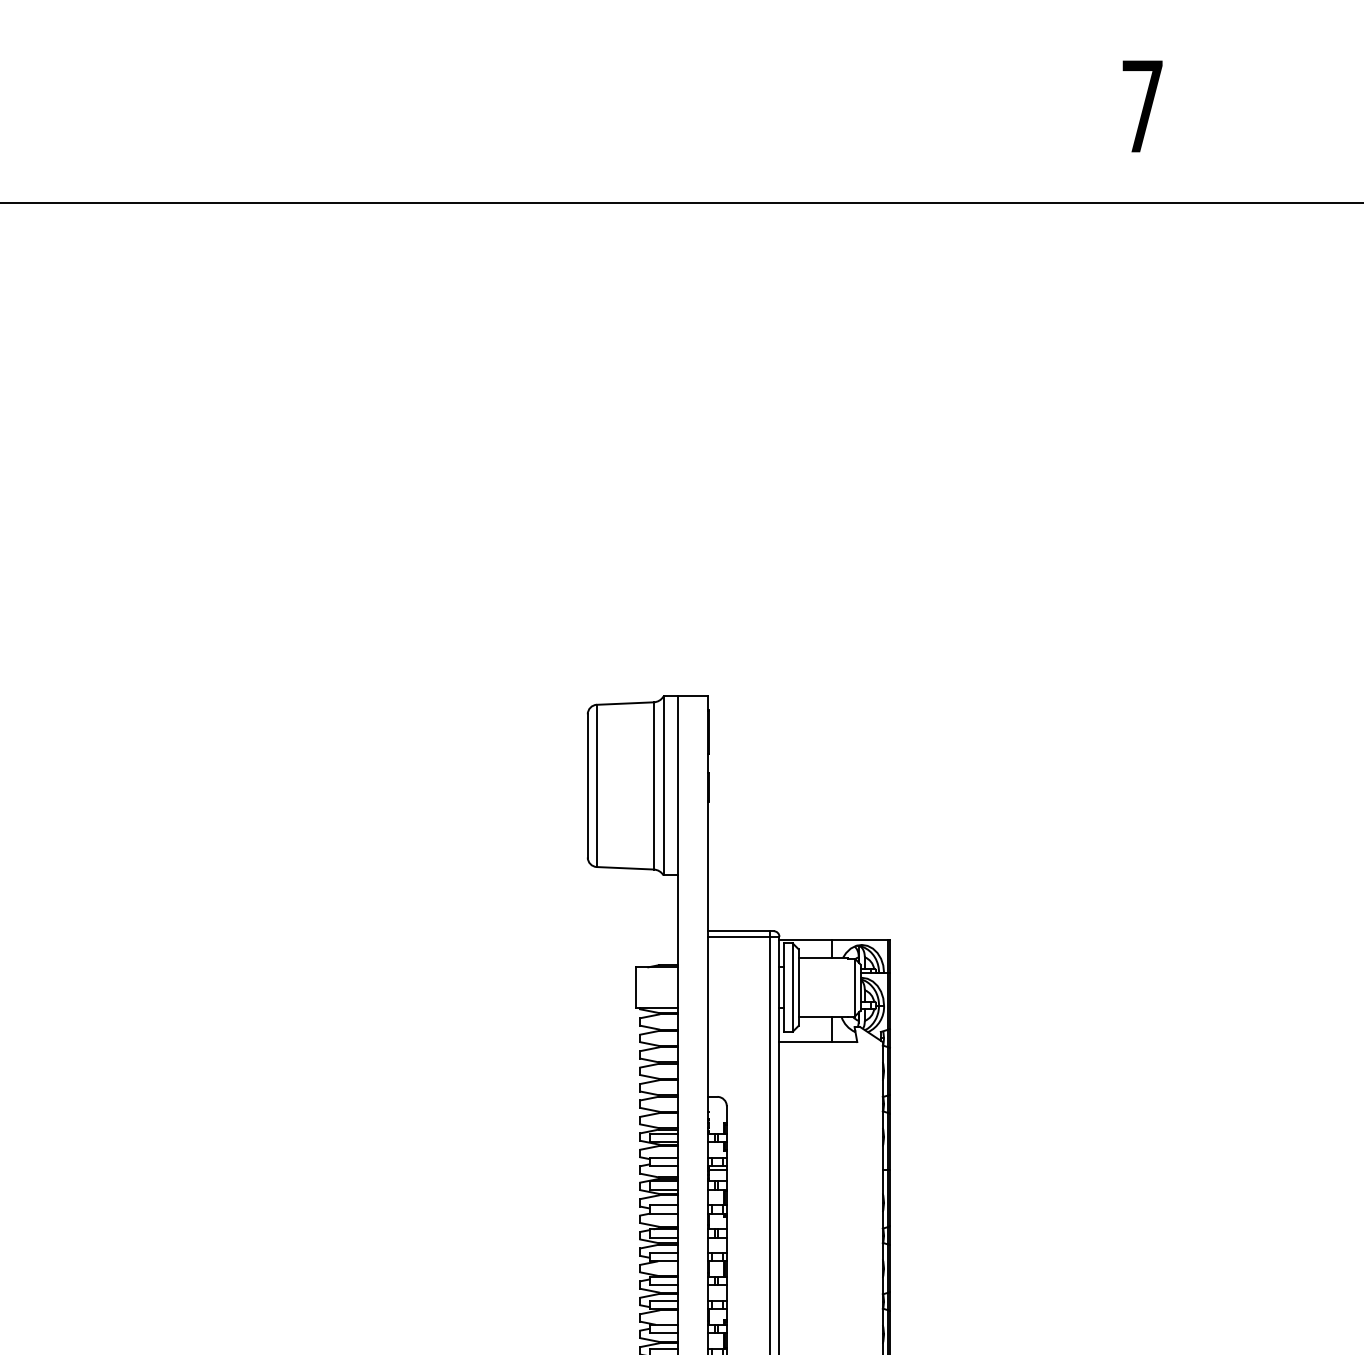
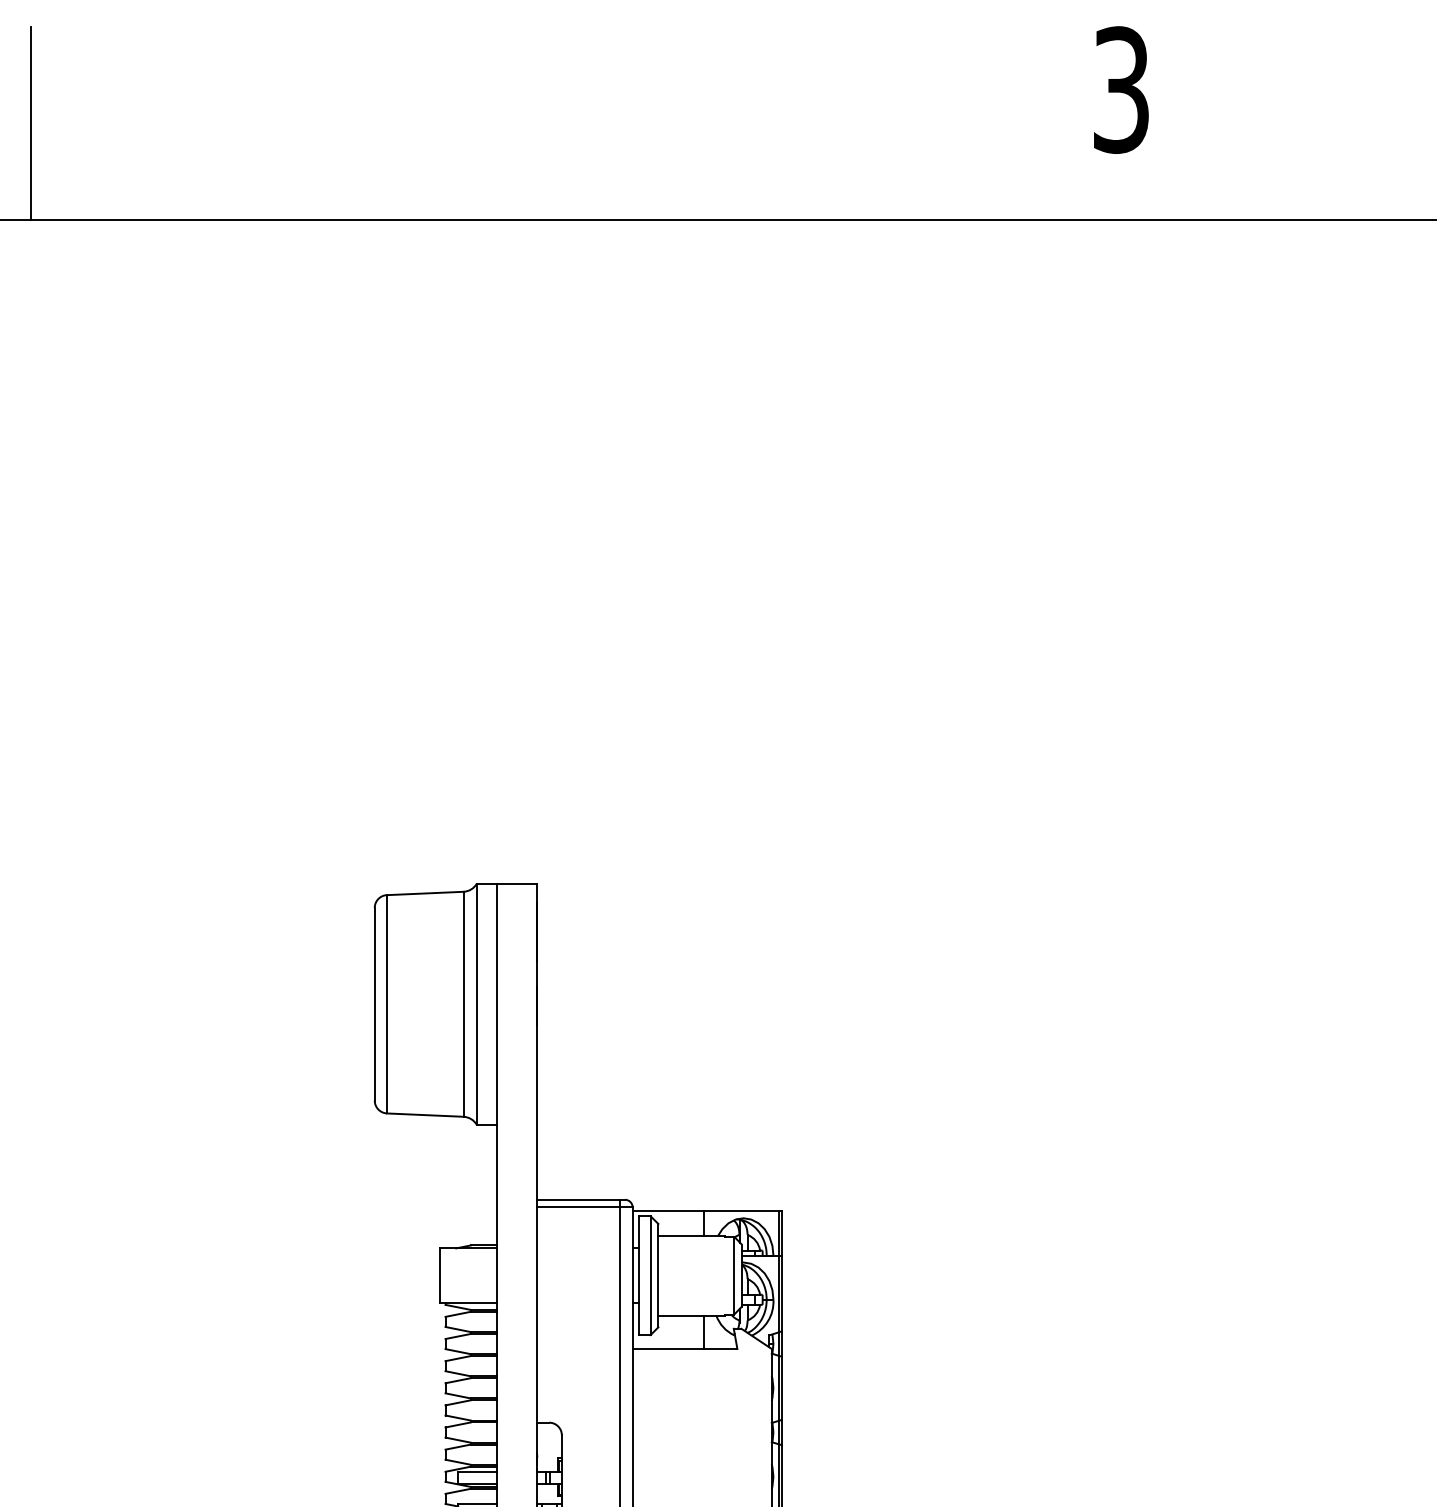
text: (1142, 106) -> (1121, 90), 7 -> 3
line: (332, 130) -> (31, 122), added

